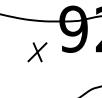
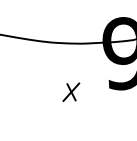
part: (37, 52) -> (71, 92), size x0.6

